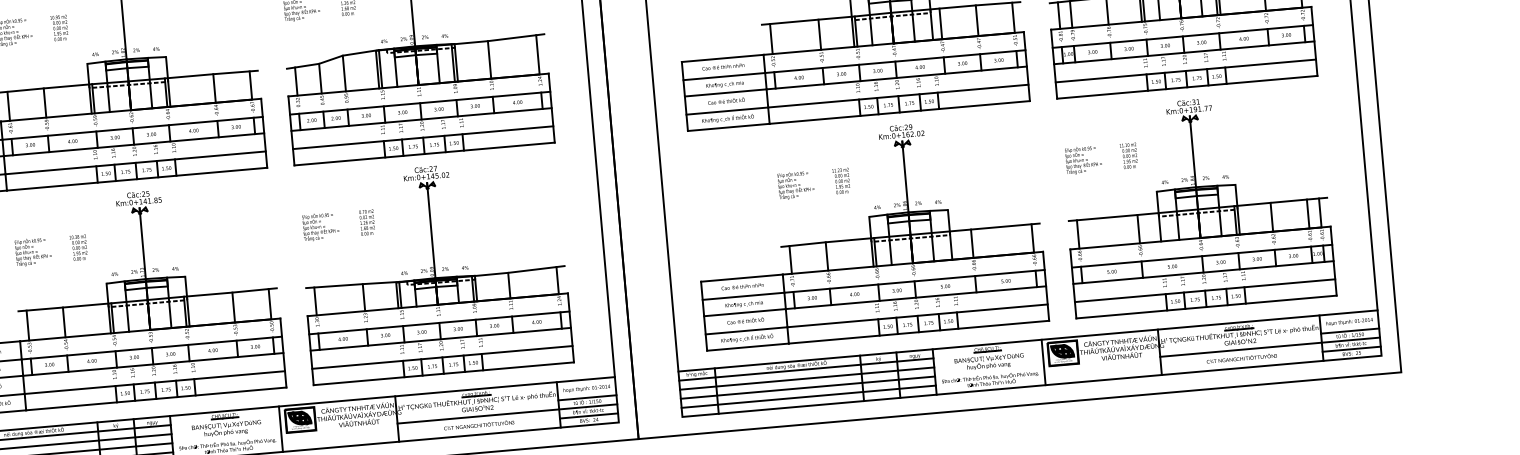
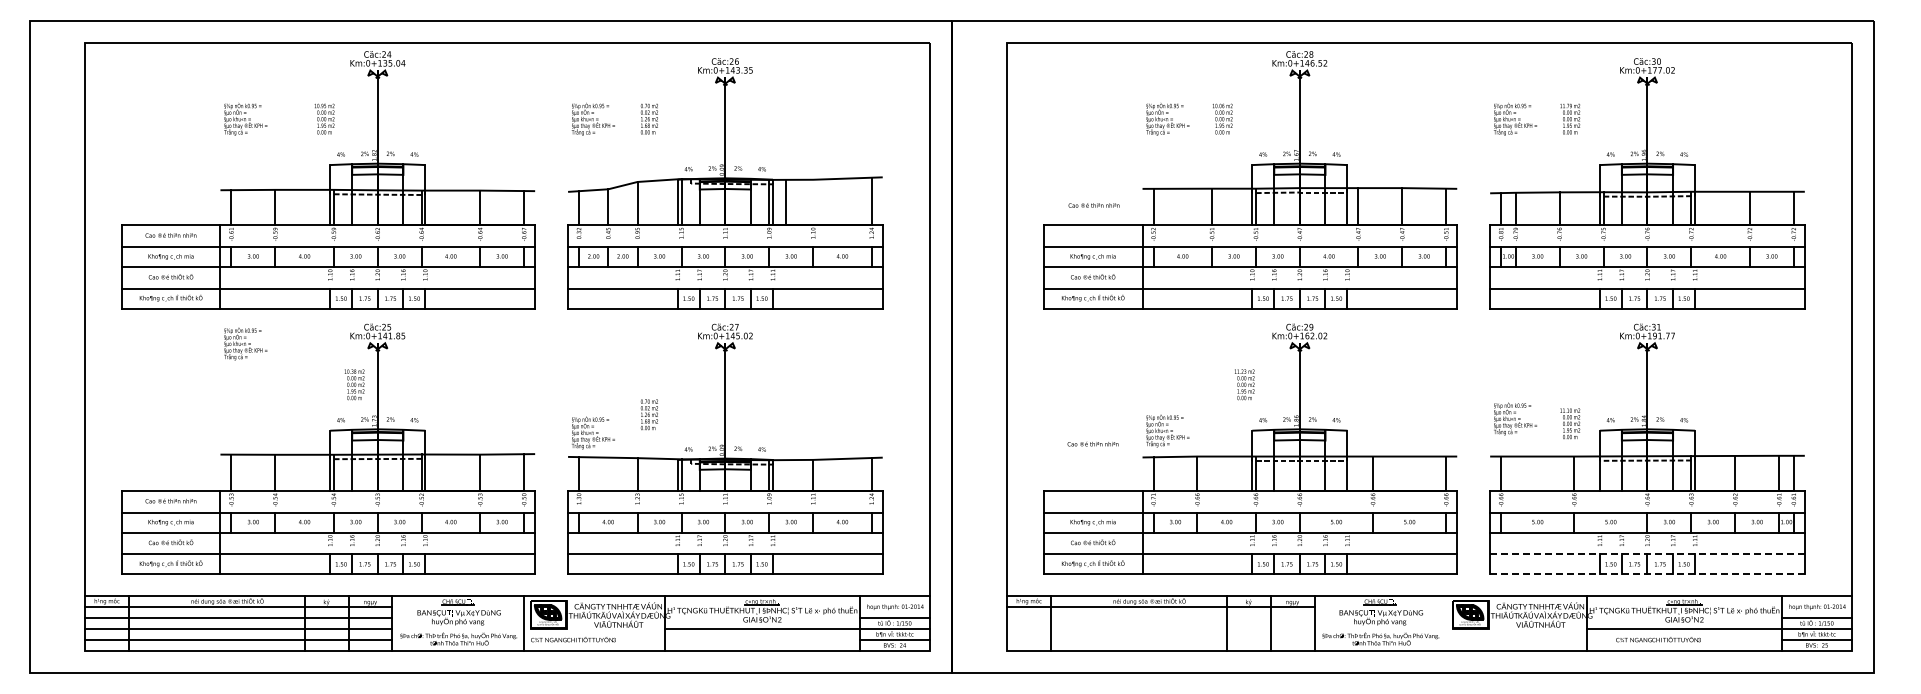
text: (59, 27) -> (324, 118), moved
line: (489, 59) -> (786, 202), moved
text: (722, 67) -> (1093, 205), moved
text: (1129, 155) -> (1570, 423), moved
text: (1083, 159) -> (1515, 418), moved
text: (841, 180) -> (1244, 384), moved
text: (795, 184) -> (1167, 430), moved
text: (366, 222) -> (648, 414), moved
text: (321, 226) -> (593, 432), moved
text: (78, 247) -> (354, 384), moved
text: (33, 251) -> (245, 343), moved
text: (742, 287) -> (1092, 444), moved
line: (1205, 290) -> (1647, 554), solid -> dashed
line: (1206, 307) -> (1647, 574), solid -> dashed
text: (1241, 358) -> (1658, 639), moved
line: (1043, 362) -> (1446, 623), removed
line: (806, 378) -> (1160, 618), removed
line: (807, 388) -> (1160, 629), removed
line: (808, 397) -> (1160, 640), removed
text: (479, 425) -> (573, 639), moved

